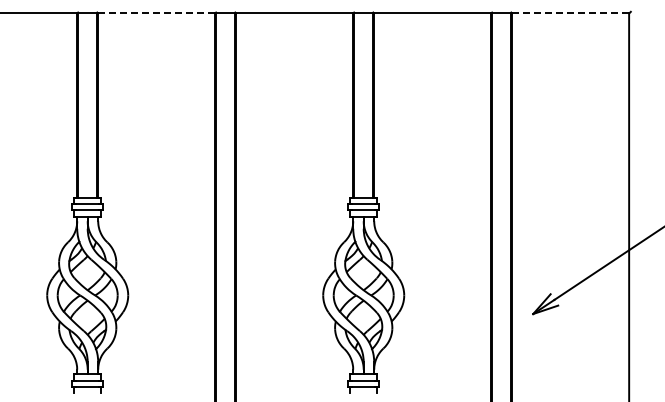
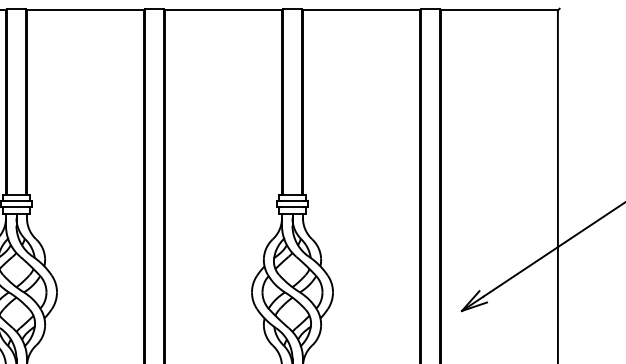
line: (156, 13) -> (85, 10), dashed -> solid
line: (570, 13) -> (499, 10), dashed -> solid

